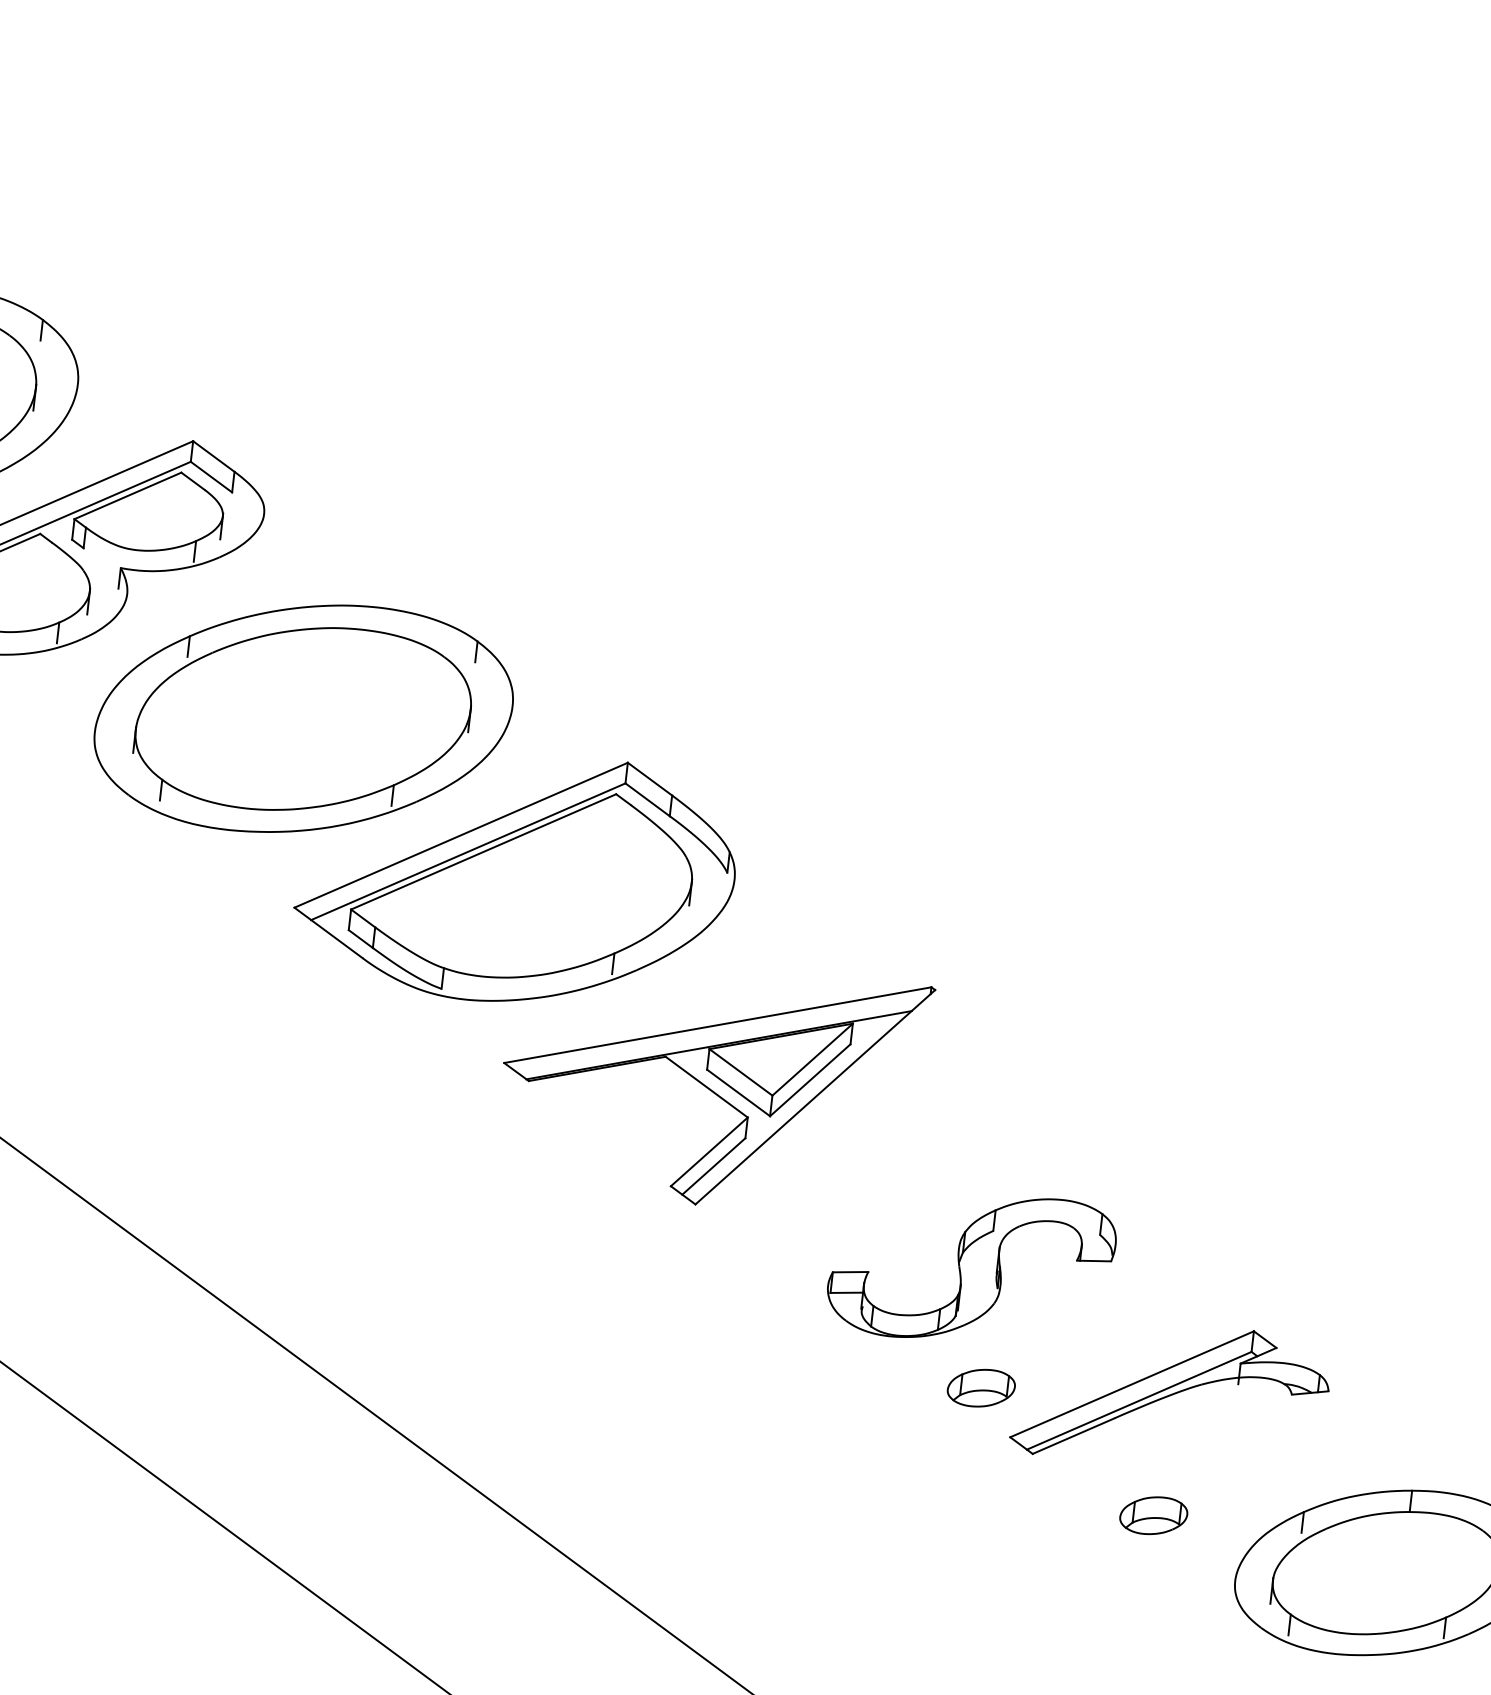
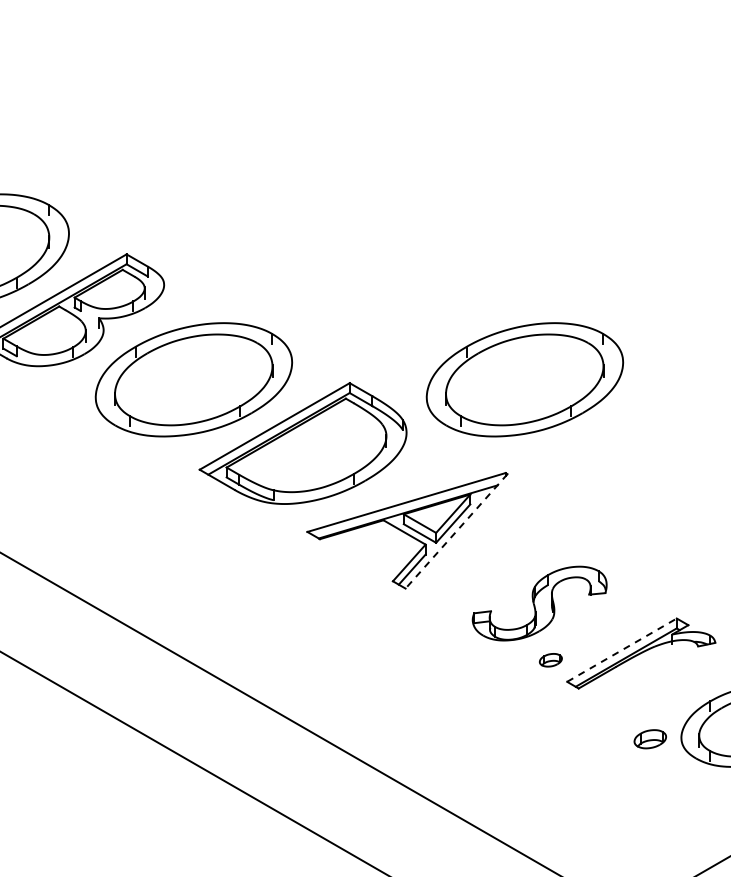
part: (993, 796) -> (524, 379), added
line: (815, 1097) -> (456, 531), solid -> dashed
line: (1133, 1382) -> (622, 649), solid -> dashed
part: (980, 1388) -> (550, 660), size x0.7
part: (1151, 1516) -> (649, 739), moved

